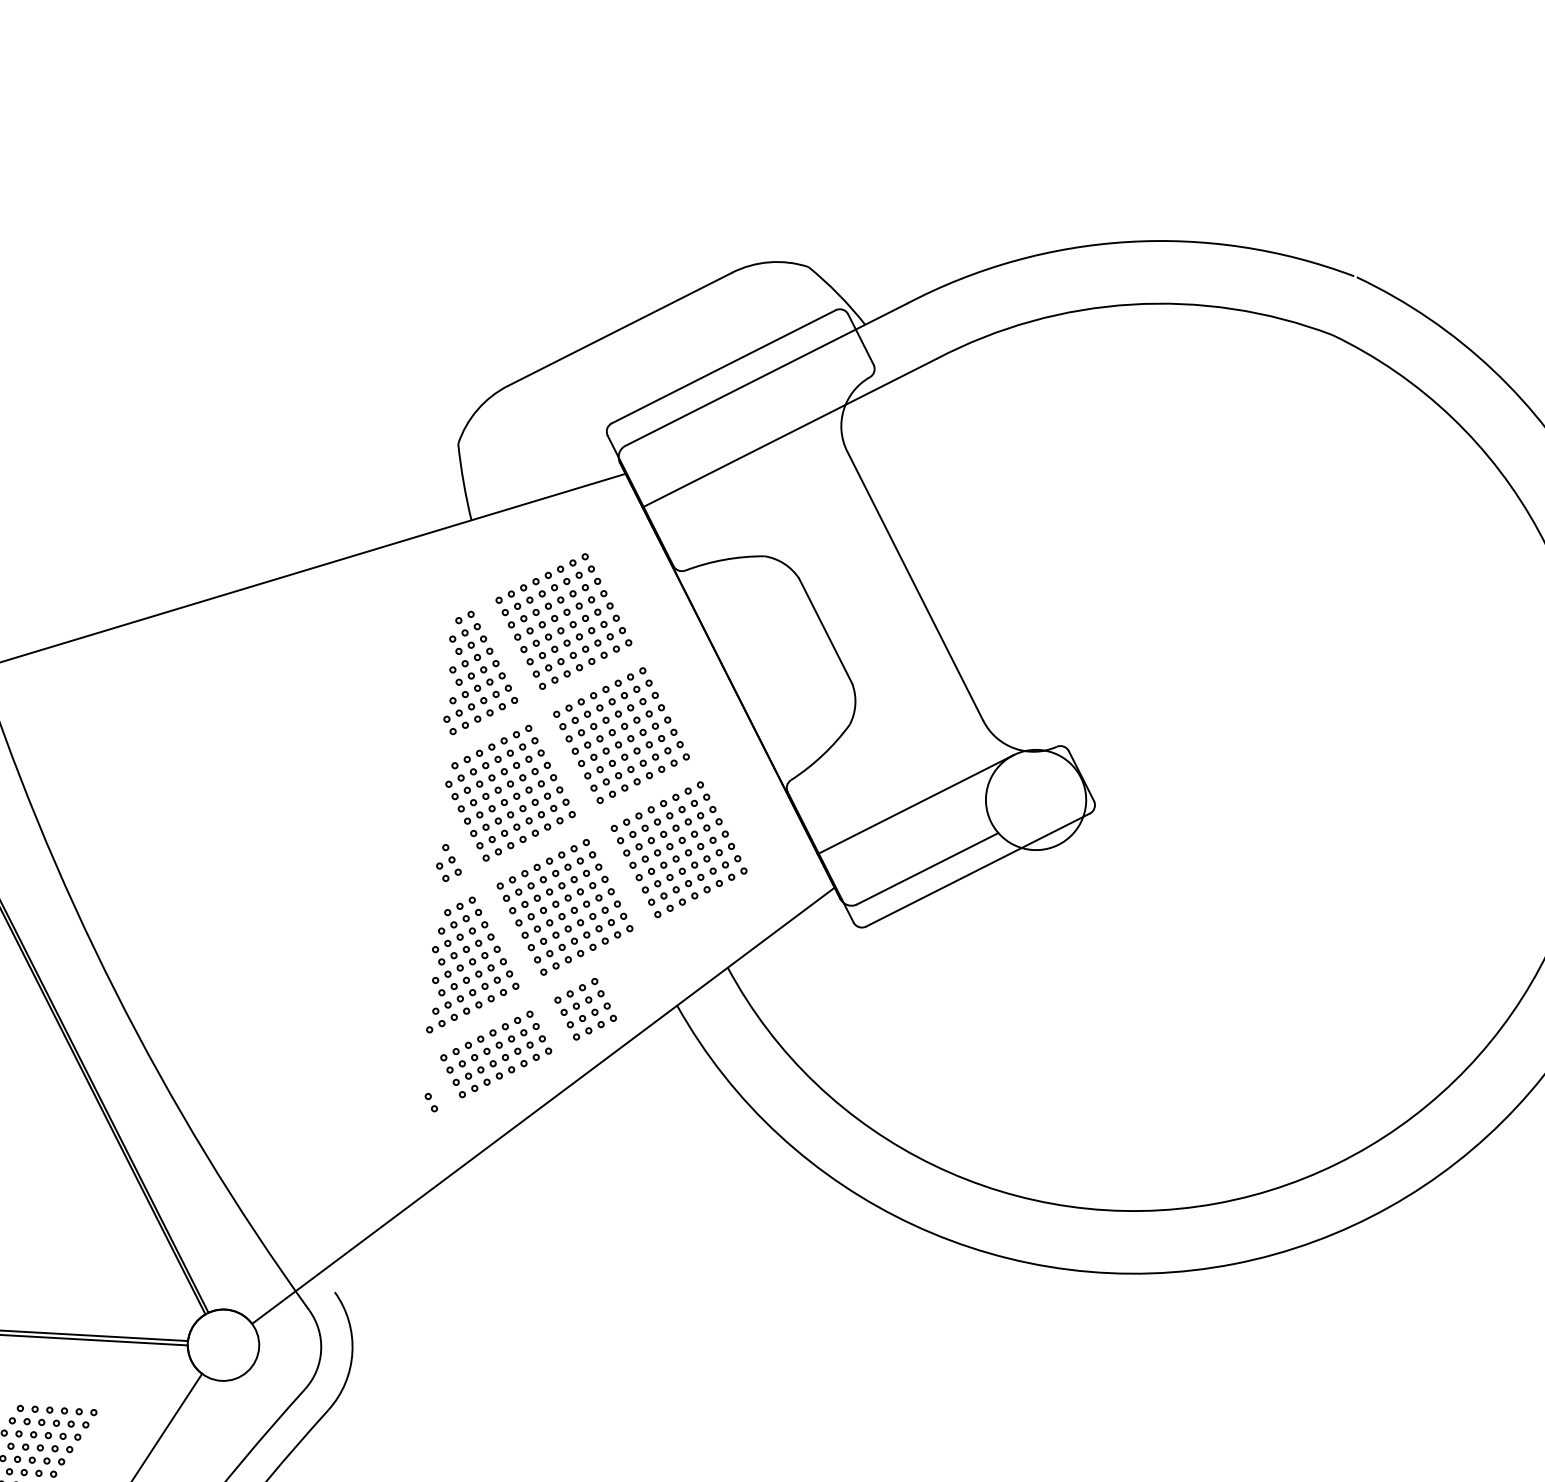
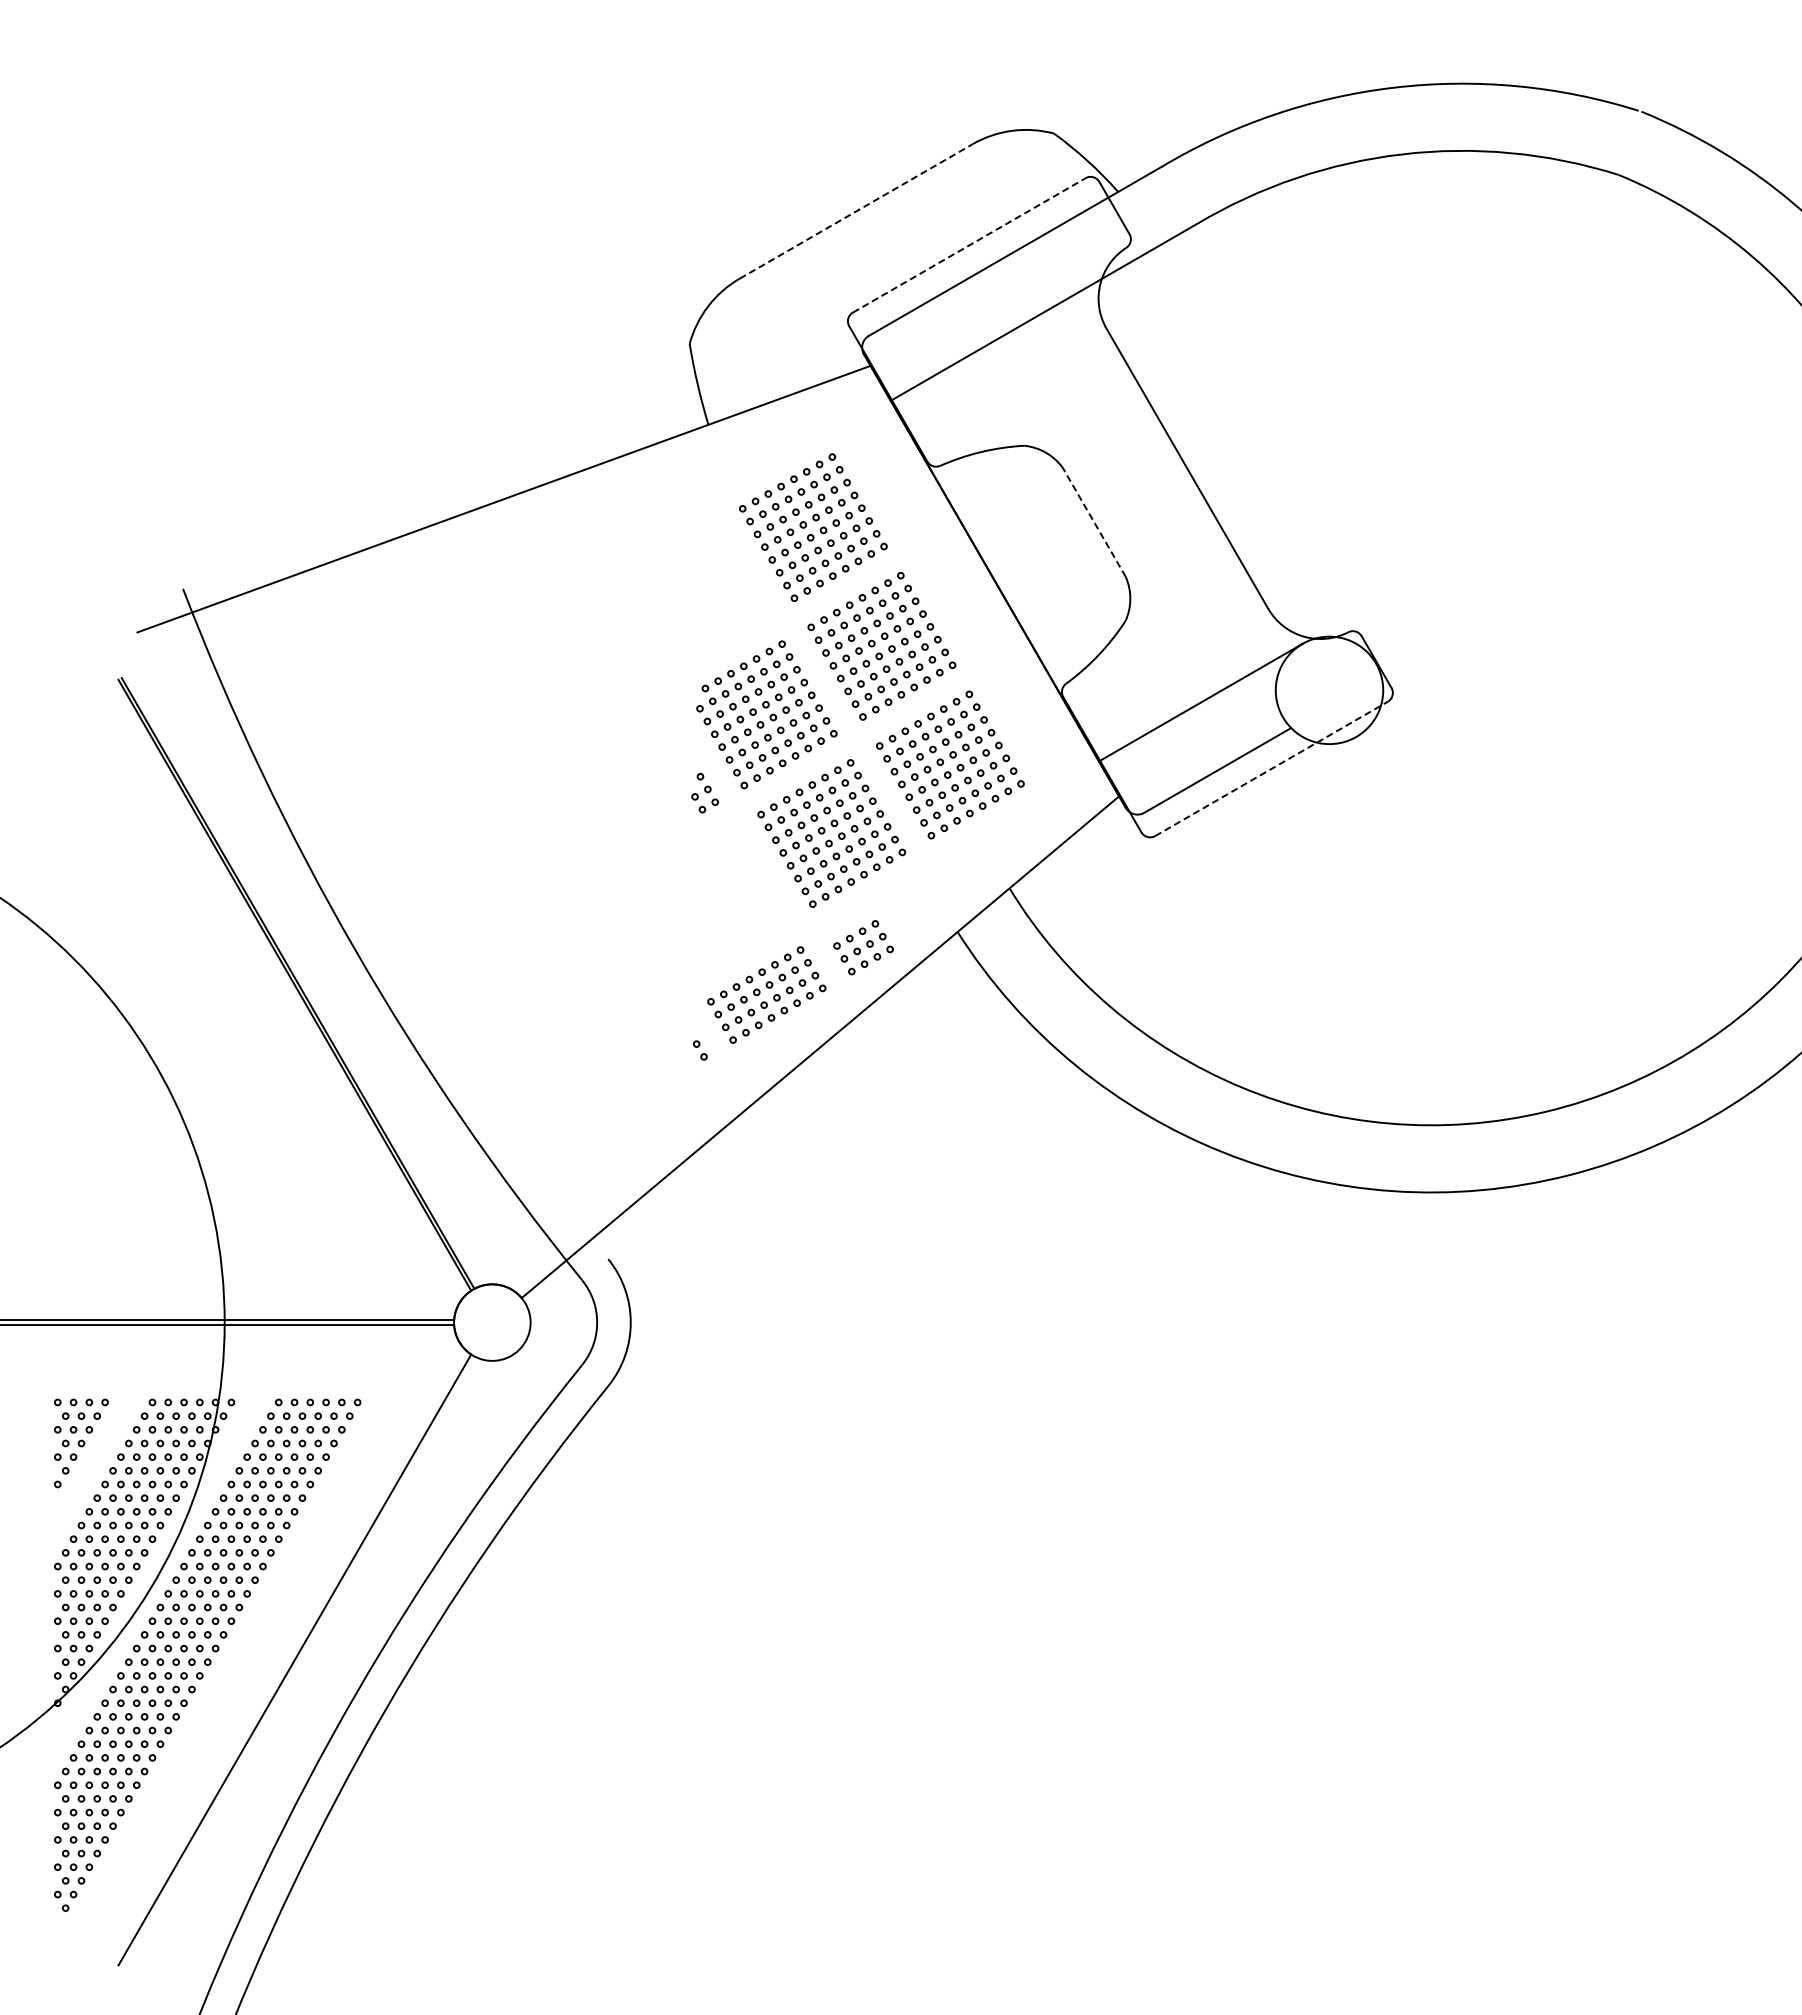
line: (620, 329) -> (856, 211), solid -> dashed
line: (723, 366) -> (969, 245), solid -> dashed
line: (825, 631) -> (1094, 522), solid -> dashed
part: (482, 673) -> (729, 588), removed
line: (978, 869) -> (1271, 768), solid -> dashed
part: (474, 965) -> (738, 901), removed
part: (576, 990) -> (848, 921), removed

